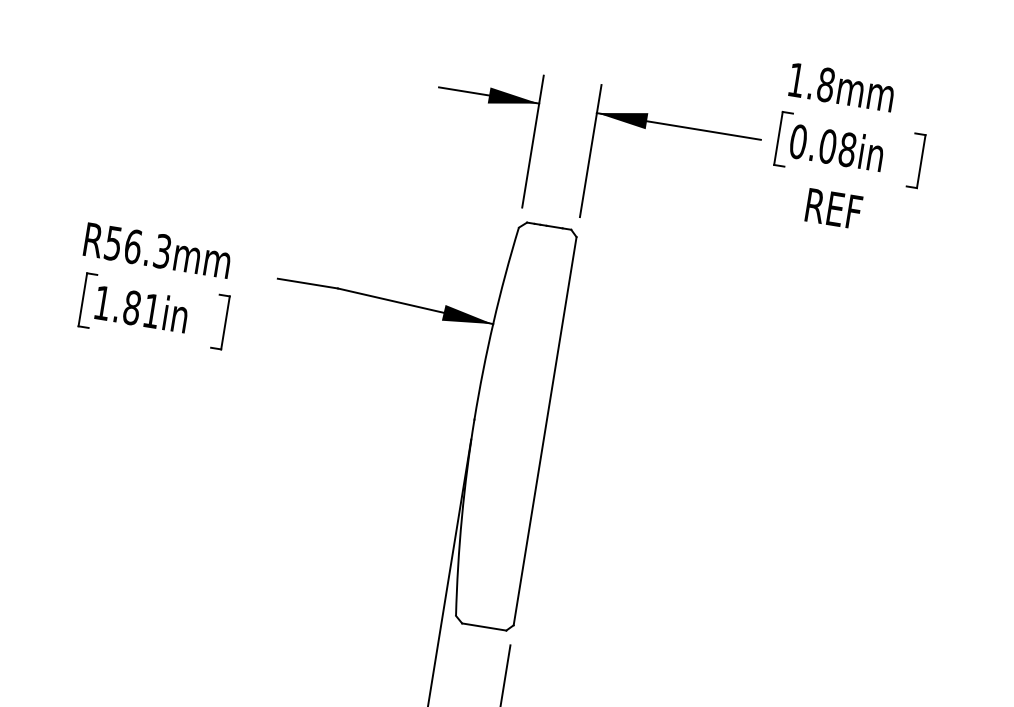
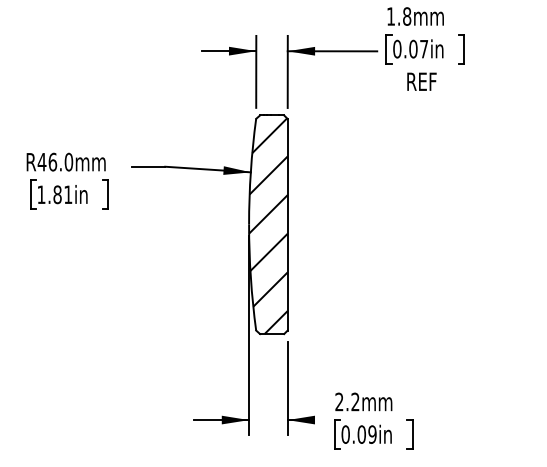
text: (848, 148) -> (424, 48), 0.08in -> 0.07in
text: (138, 246) -> (55, 161), R56.3mm -> R46.0mm
hatch: (509, 428) -> (268, 226), added

